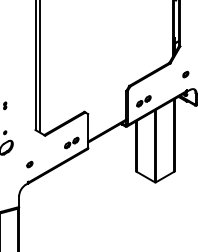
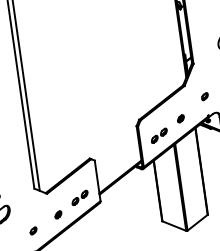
part: (163, 89) -> (180, 118), added
part: (51, 153) -> (57, 213), added

